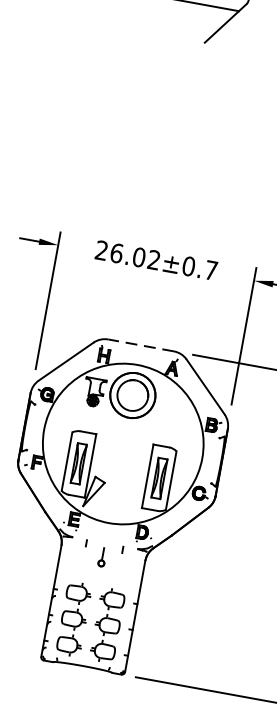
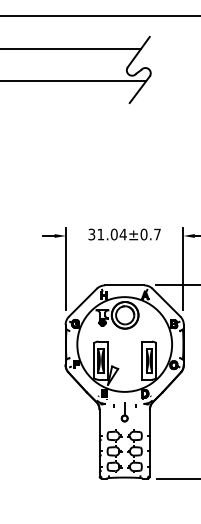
text: (127, 255) -> (107, 234), 26.02±0.7 -> 31.04±0.7
line: (140, 345) -> (124, 285), dashed -> solid
part: (102, 557) -> (124, 412), size x1.67

